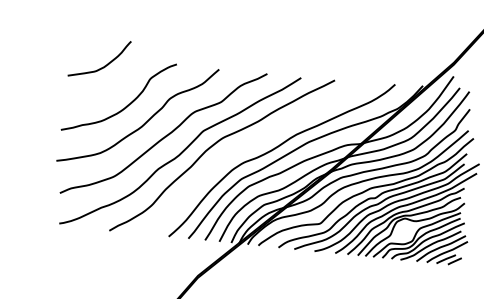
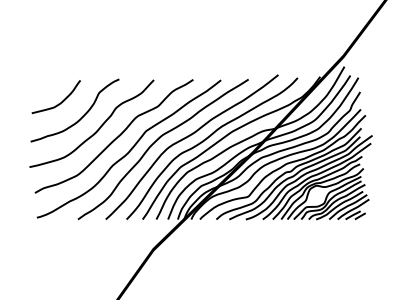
curve: (101, 66) -> (58, 103), moved
curve: (251, 144) -> (186, 138), added

